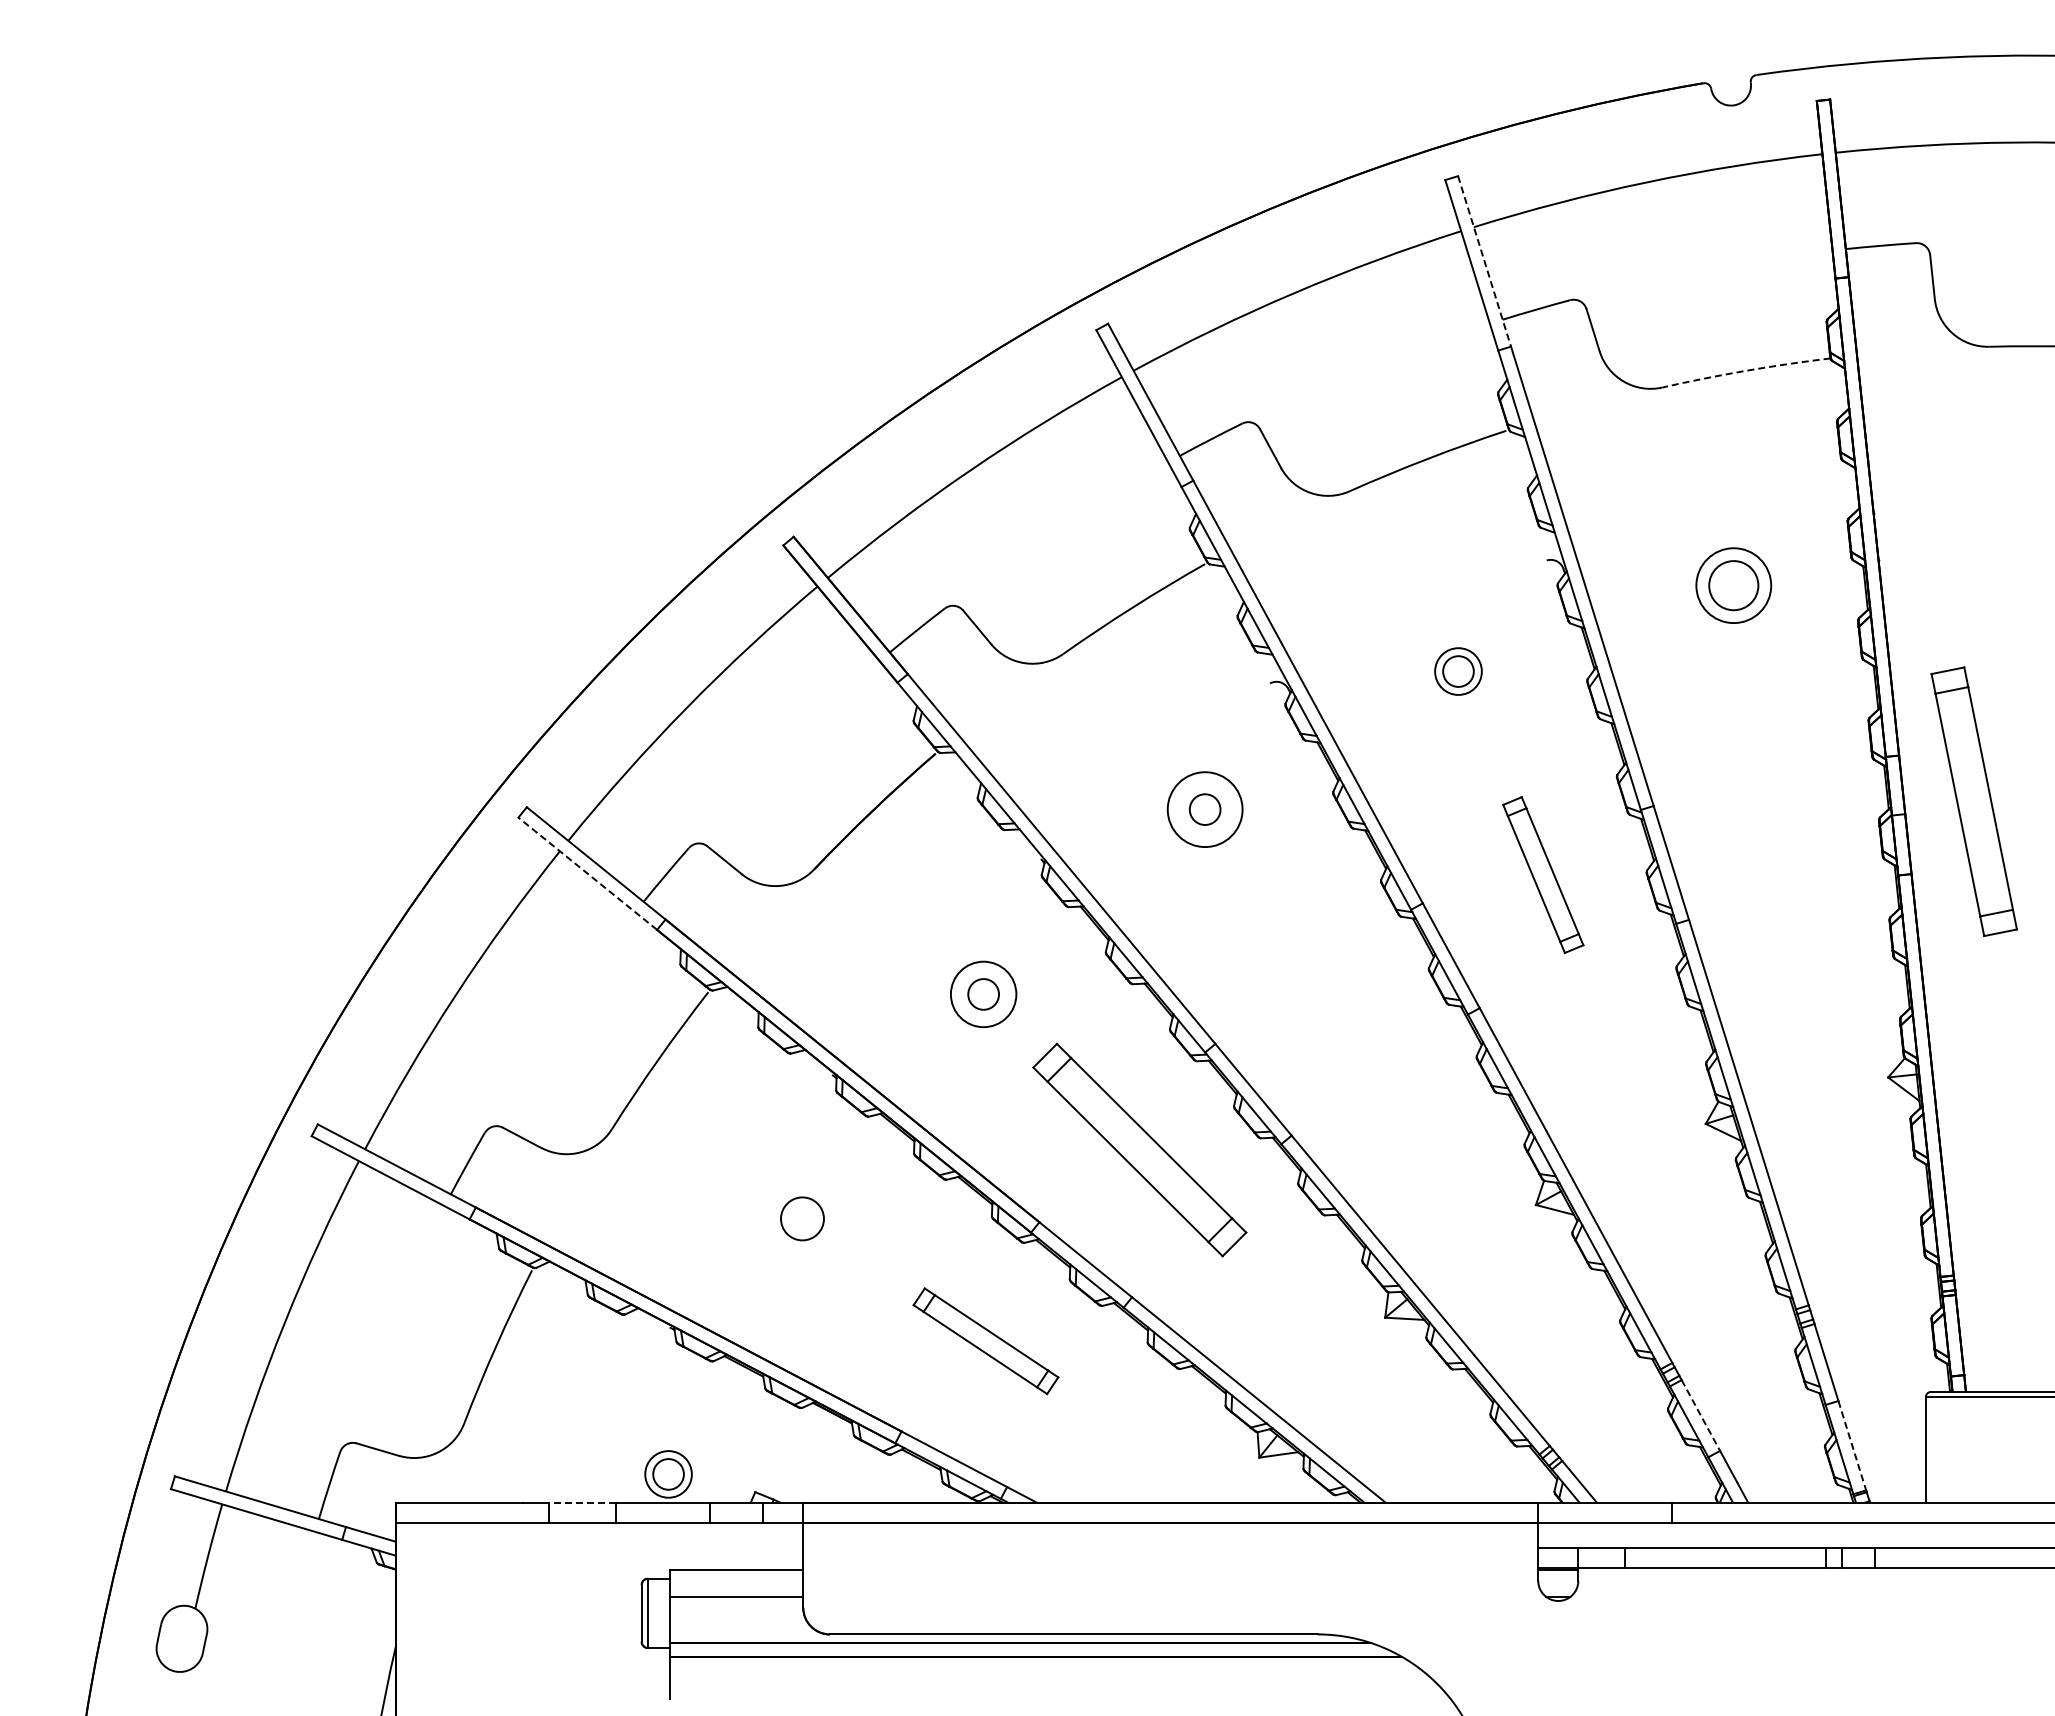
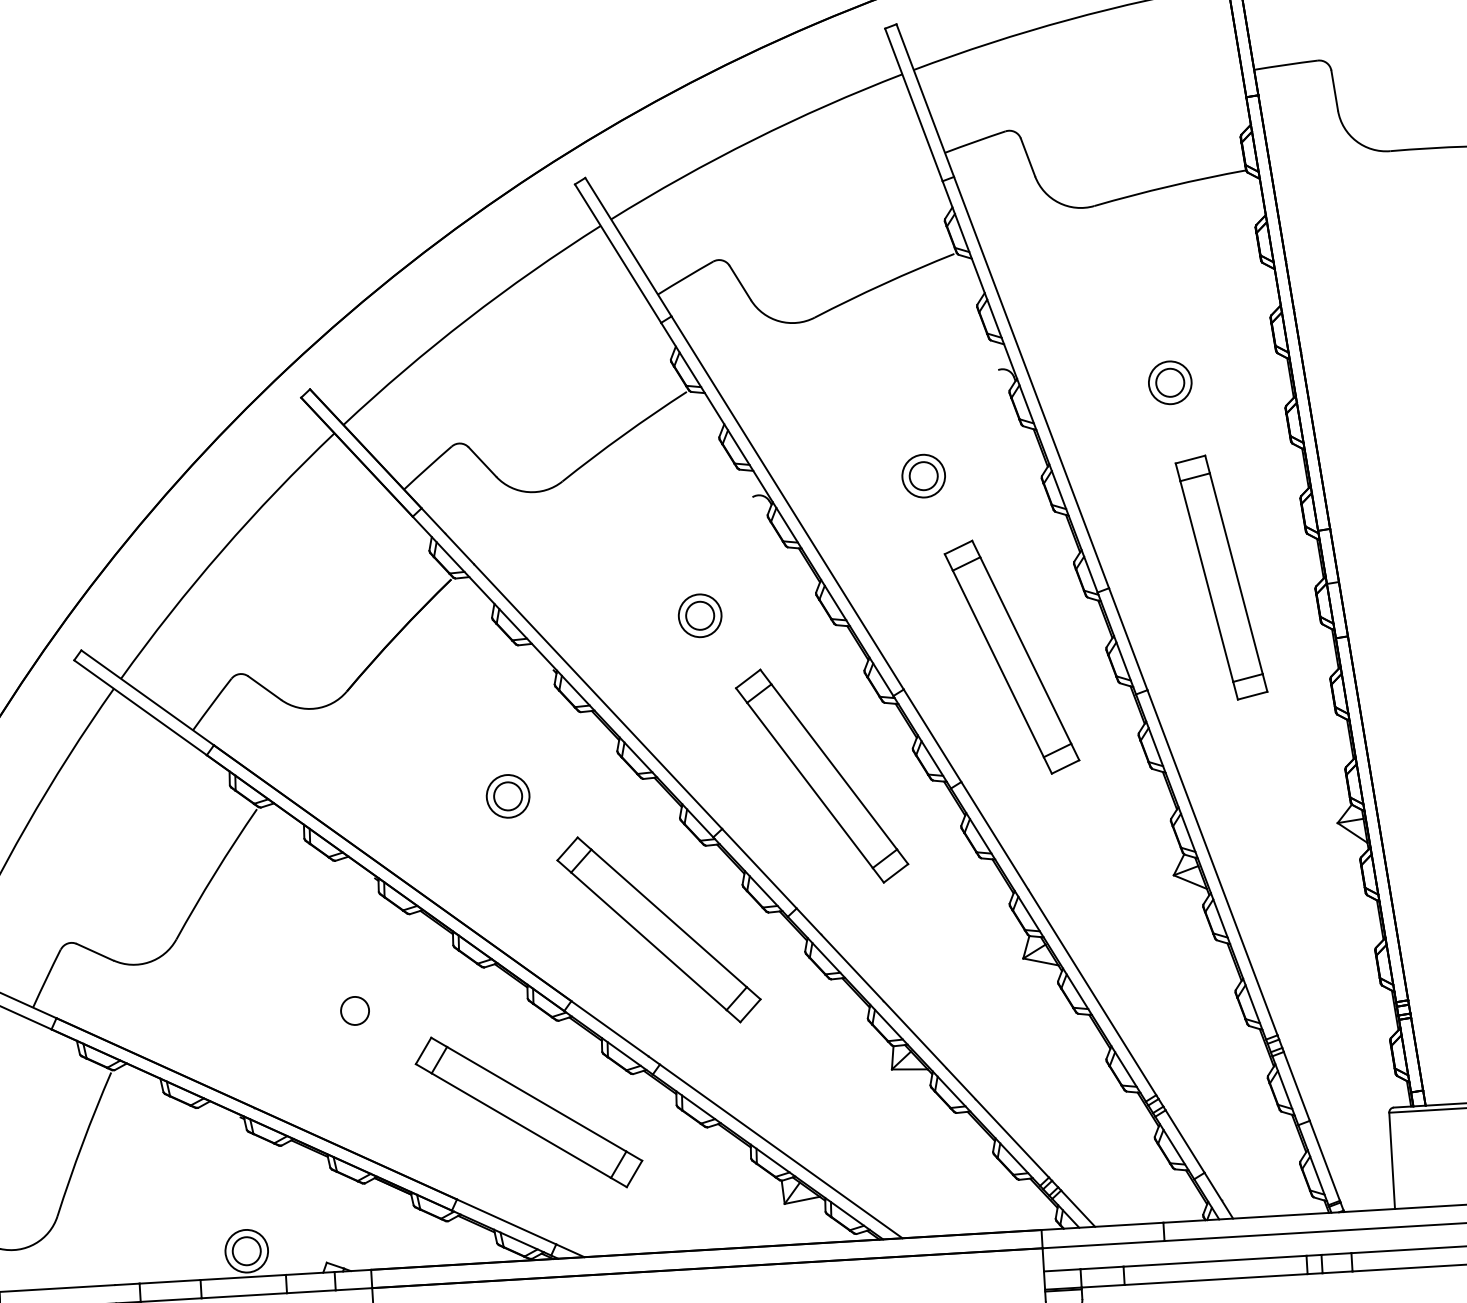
line: (1484, 261) -> (925, 100), dashed -> solid
arc: (1746, 370) -> (1170, 185), dashed -> solid
part: (1733, 585) -> (1169, 382), size x0.62
part: (1973, 801) -> (1220, 577), moved
circle: (1204, 809) -> (699, 615), size x0.62
line: (587, 873) -> (140, 707), dashed -> solid
part: (1543, 874) -> (1012, 656), size x1.67
part: (1327, 992) -> (821, 775), added
circle: (983, 994) -> (508, 796), size x0.71
circle: (802, 1218) -> (355, 1010), size x0.71
part: (985, 1341) -> (528, 1112), size x1.67
line: (1701, 1415) -> (1185, 1141), dashed -> solid
line: (1852, 1445) -> (1325, 1160), dashed -> solid
line: (582, 1502) -> (169, 1281), dashed -> solid

